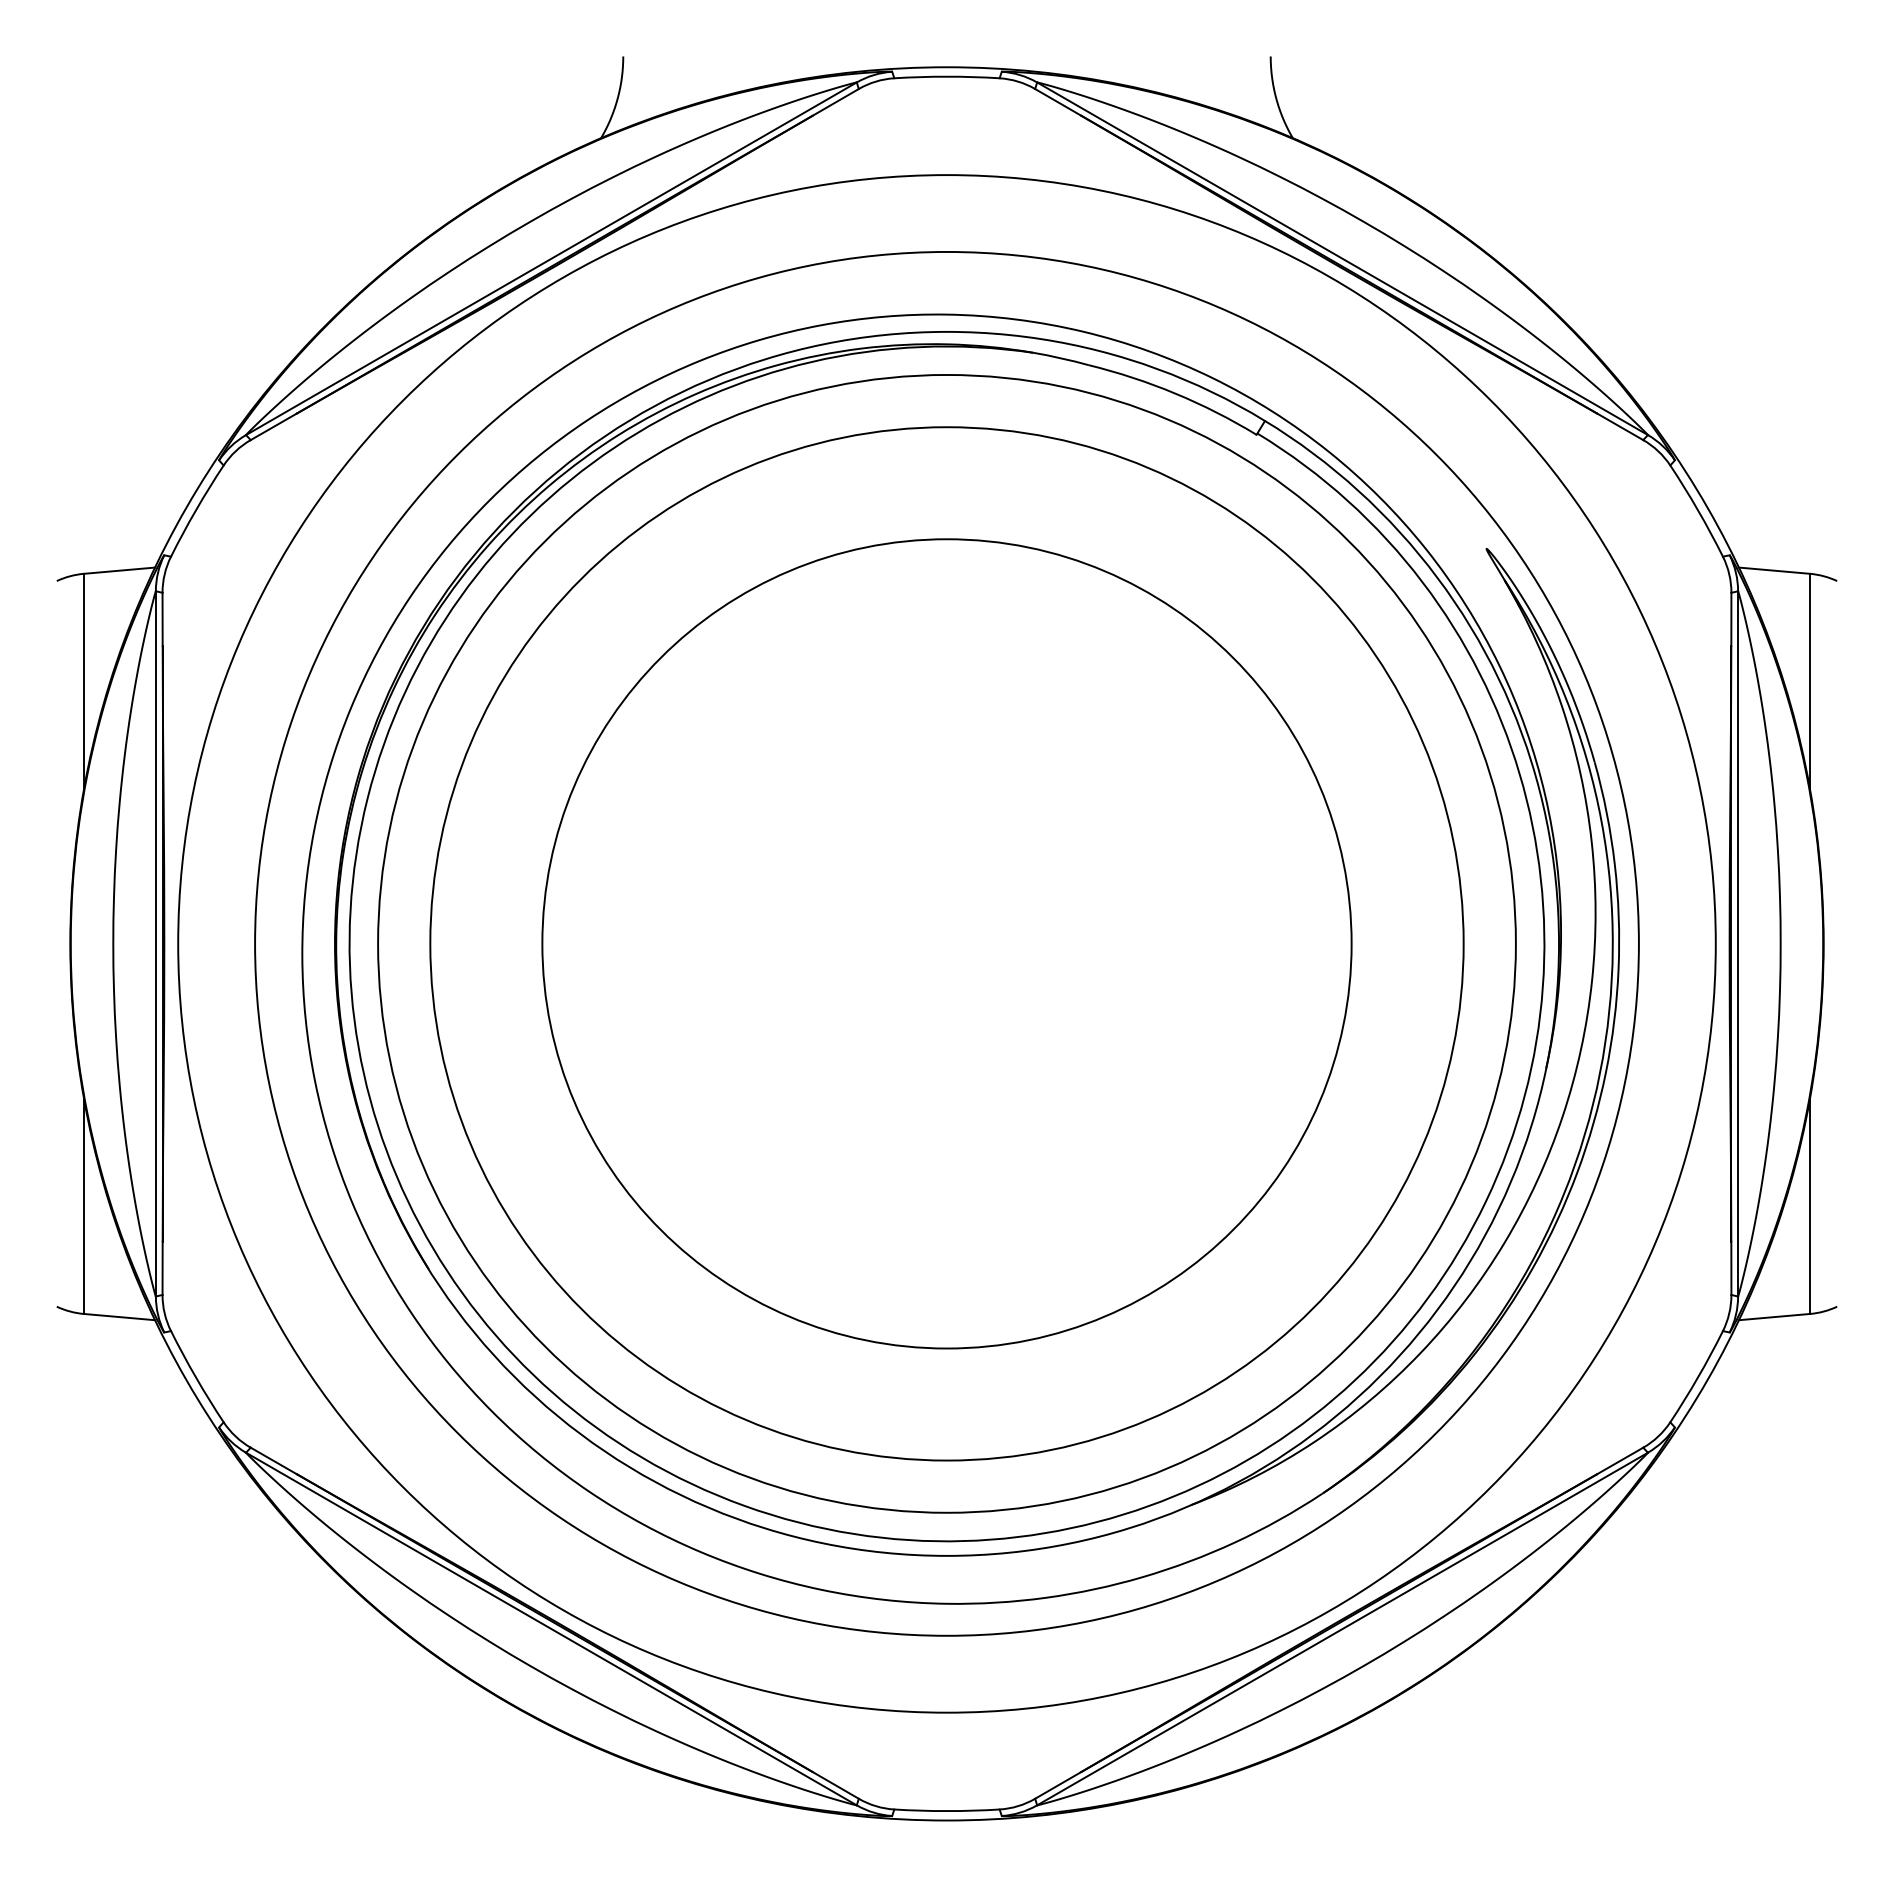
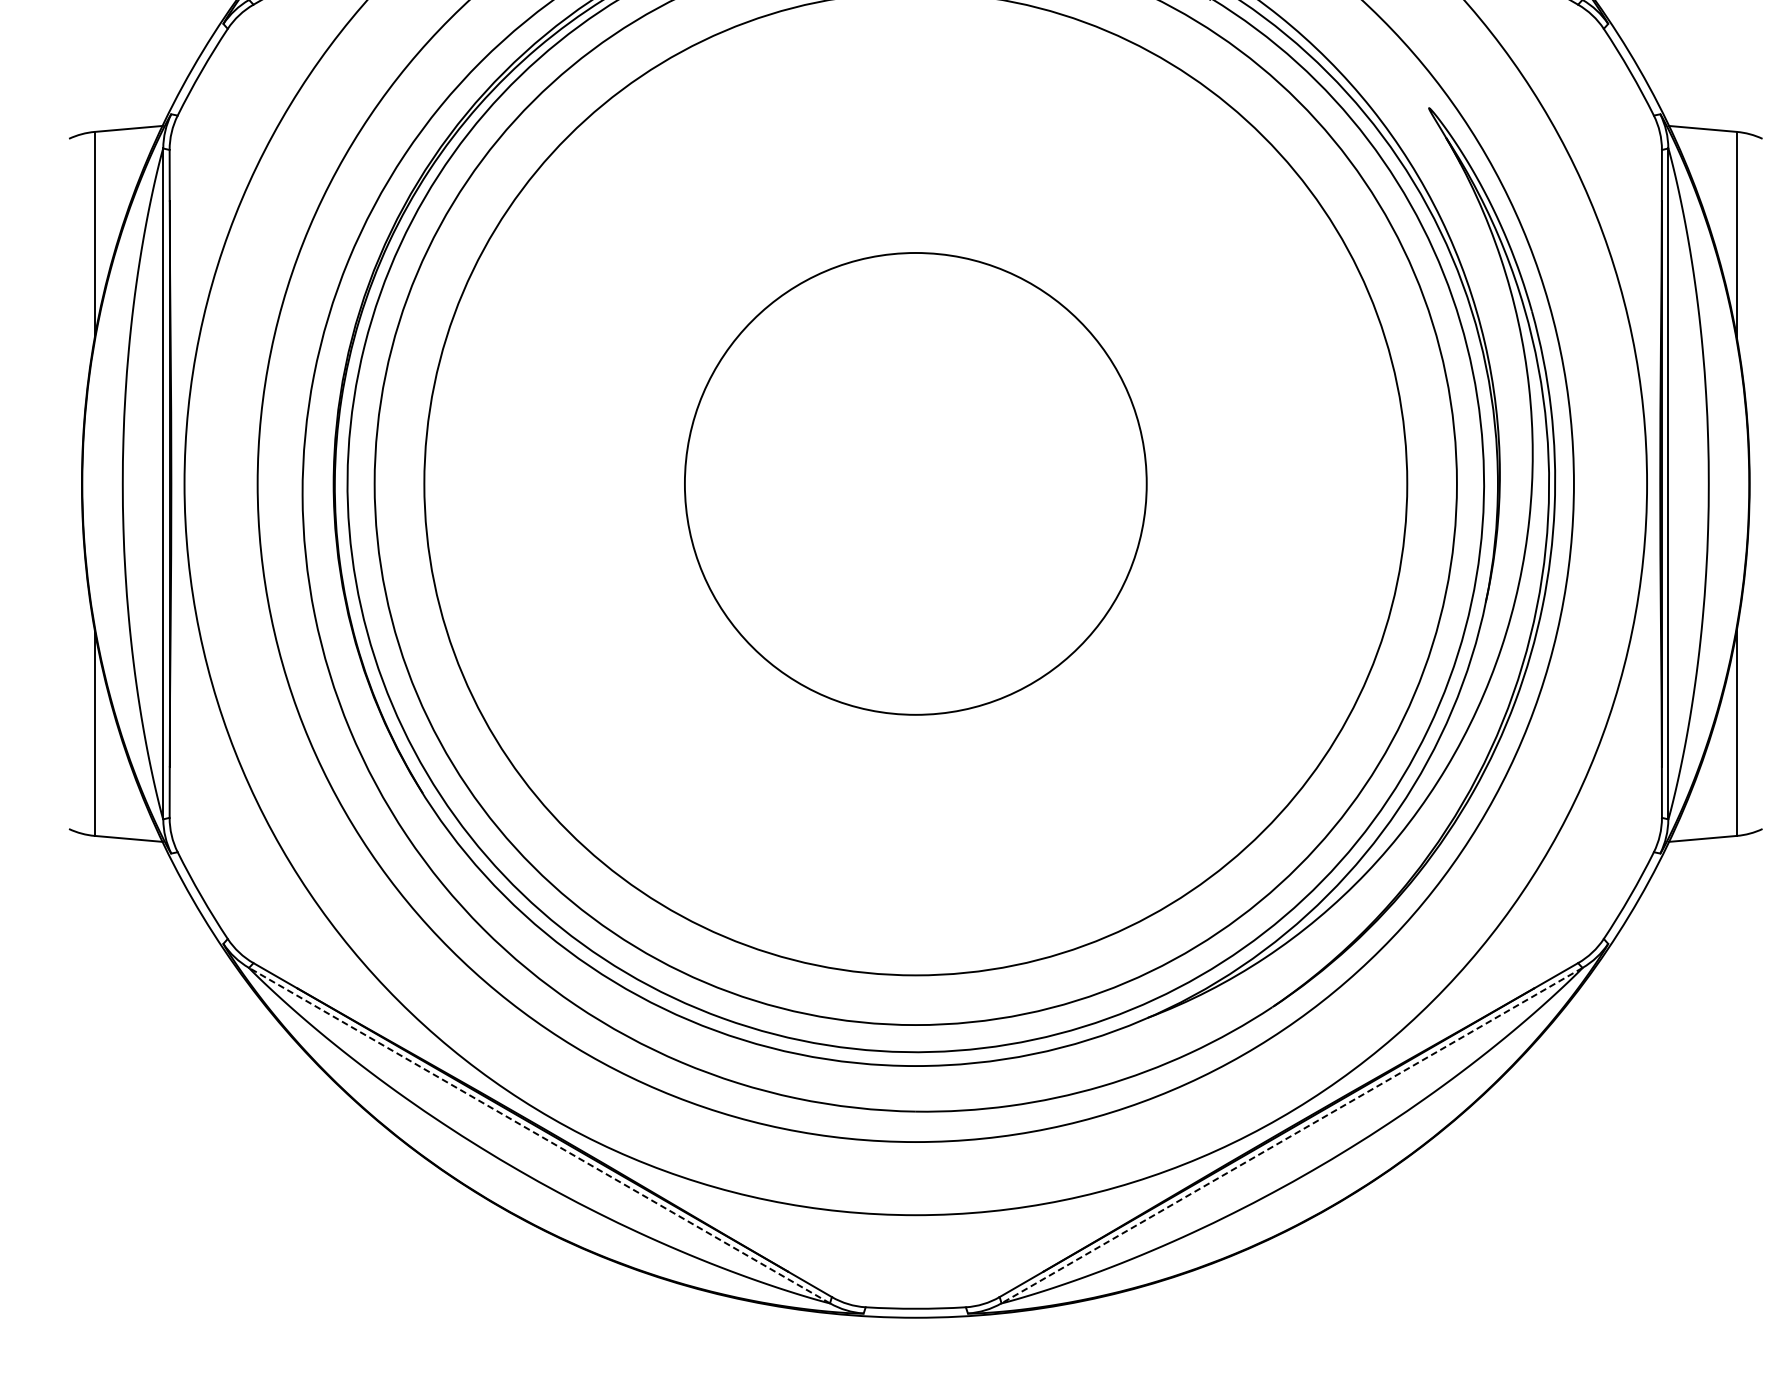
circle: (946, 943) -> (915, 483), size x0.6
line: (551, 1629) -> (539, 1136), solid -> dashed
line: (1342, 1629) -> (1292, 1136), solid -> dashed

